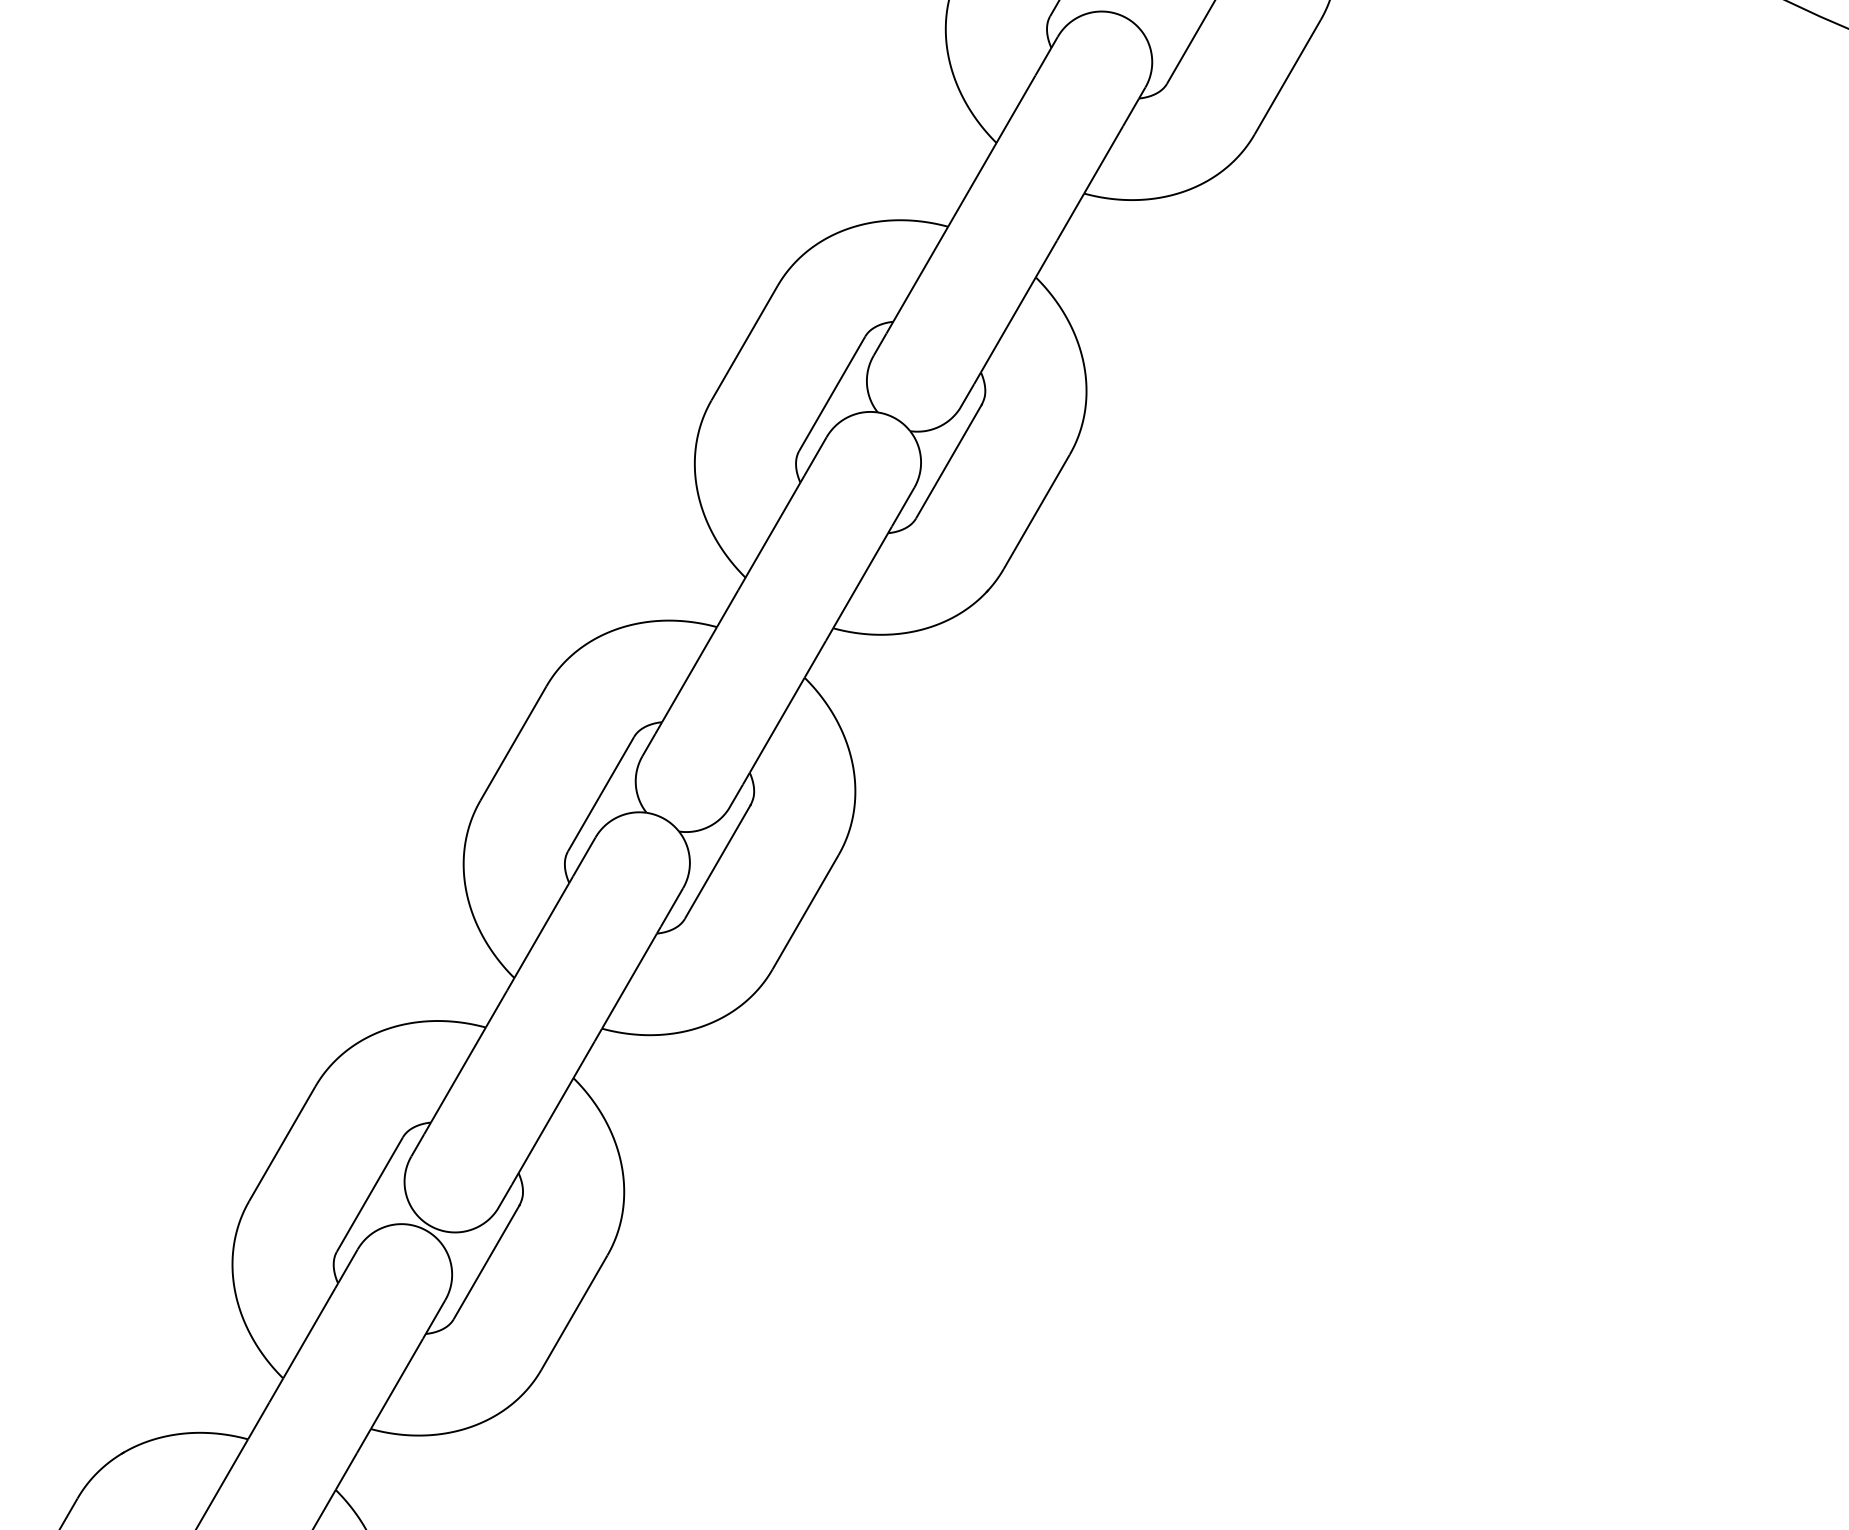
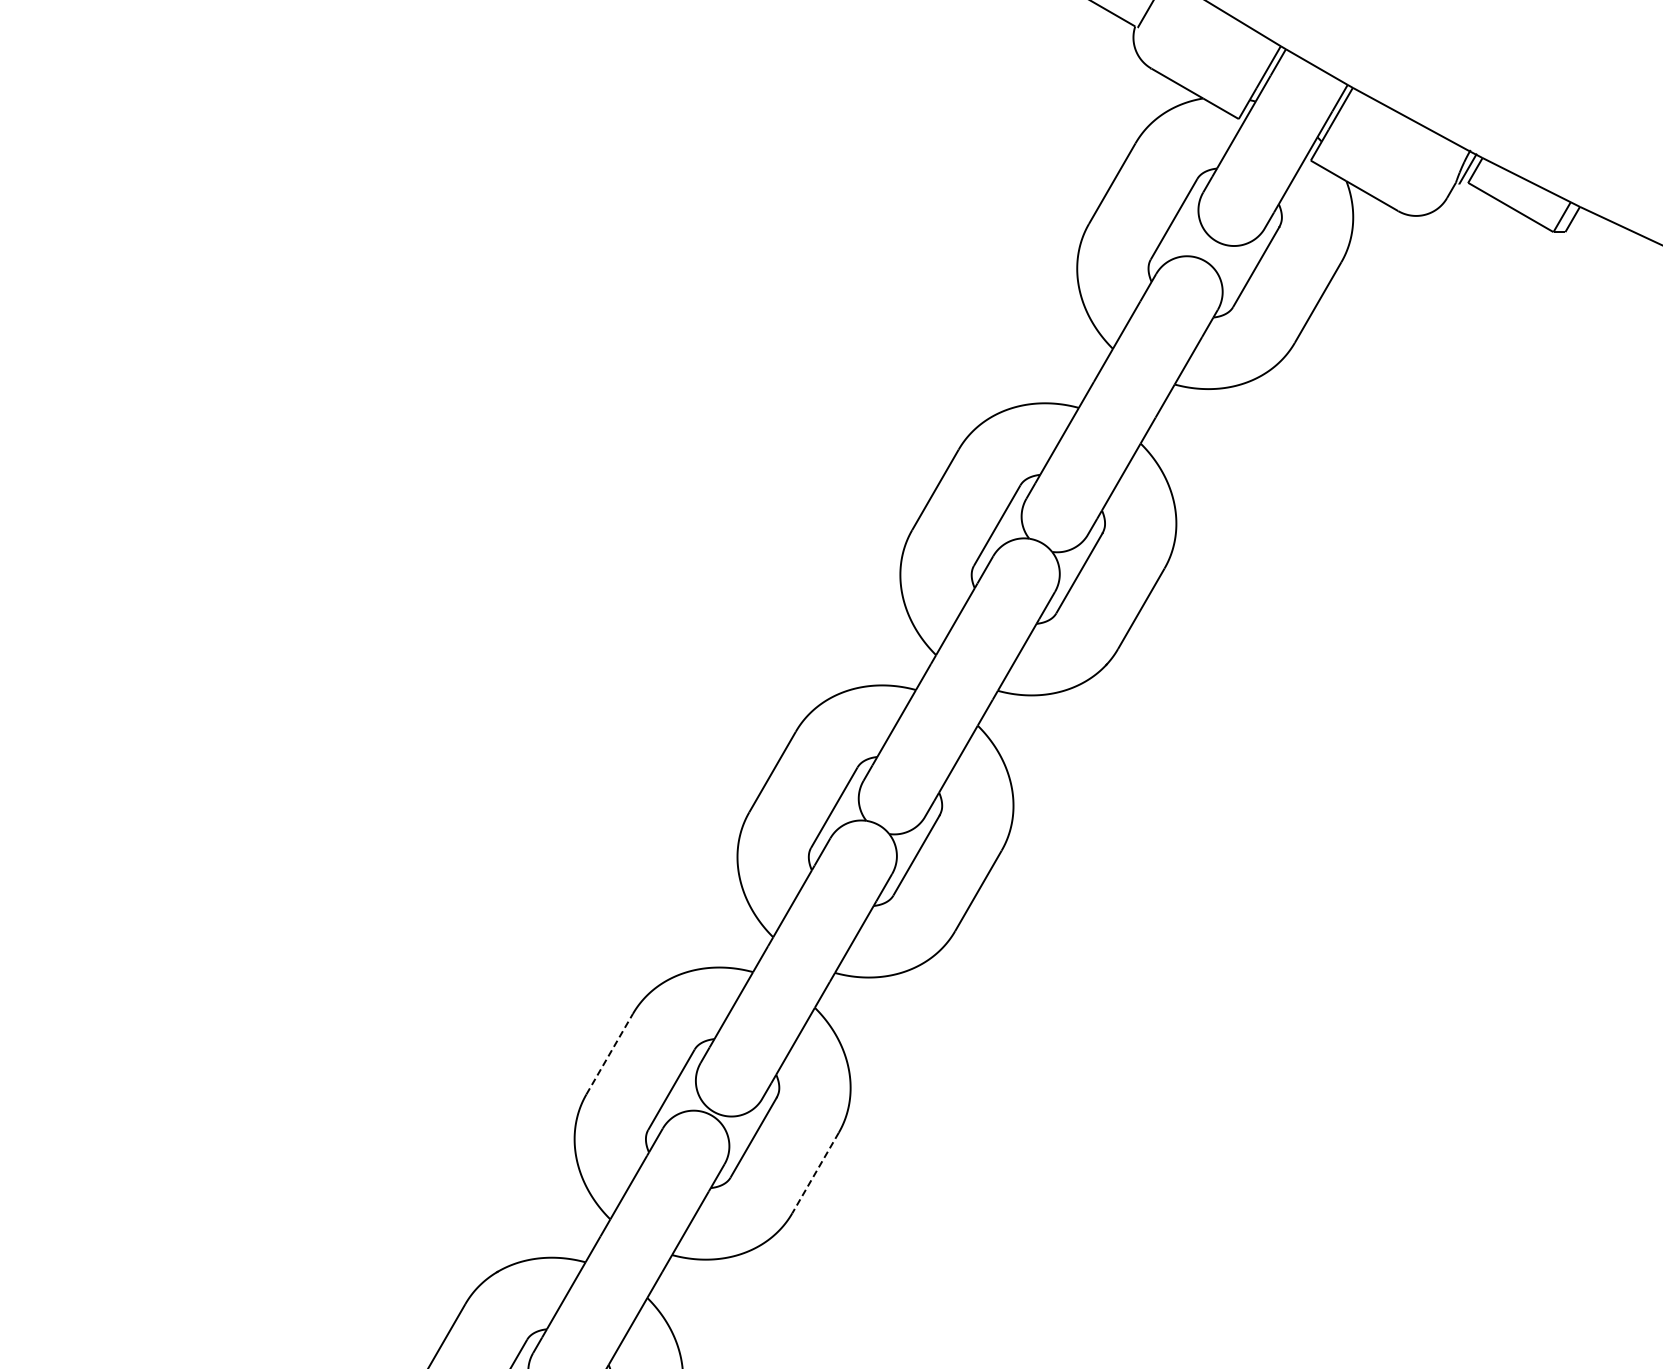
line: (281, 1144) -> (609, 1054), solid -> dashed
line: (574, 1313) -> (815, 1173), solid -> dashed

